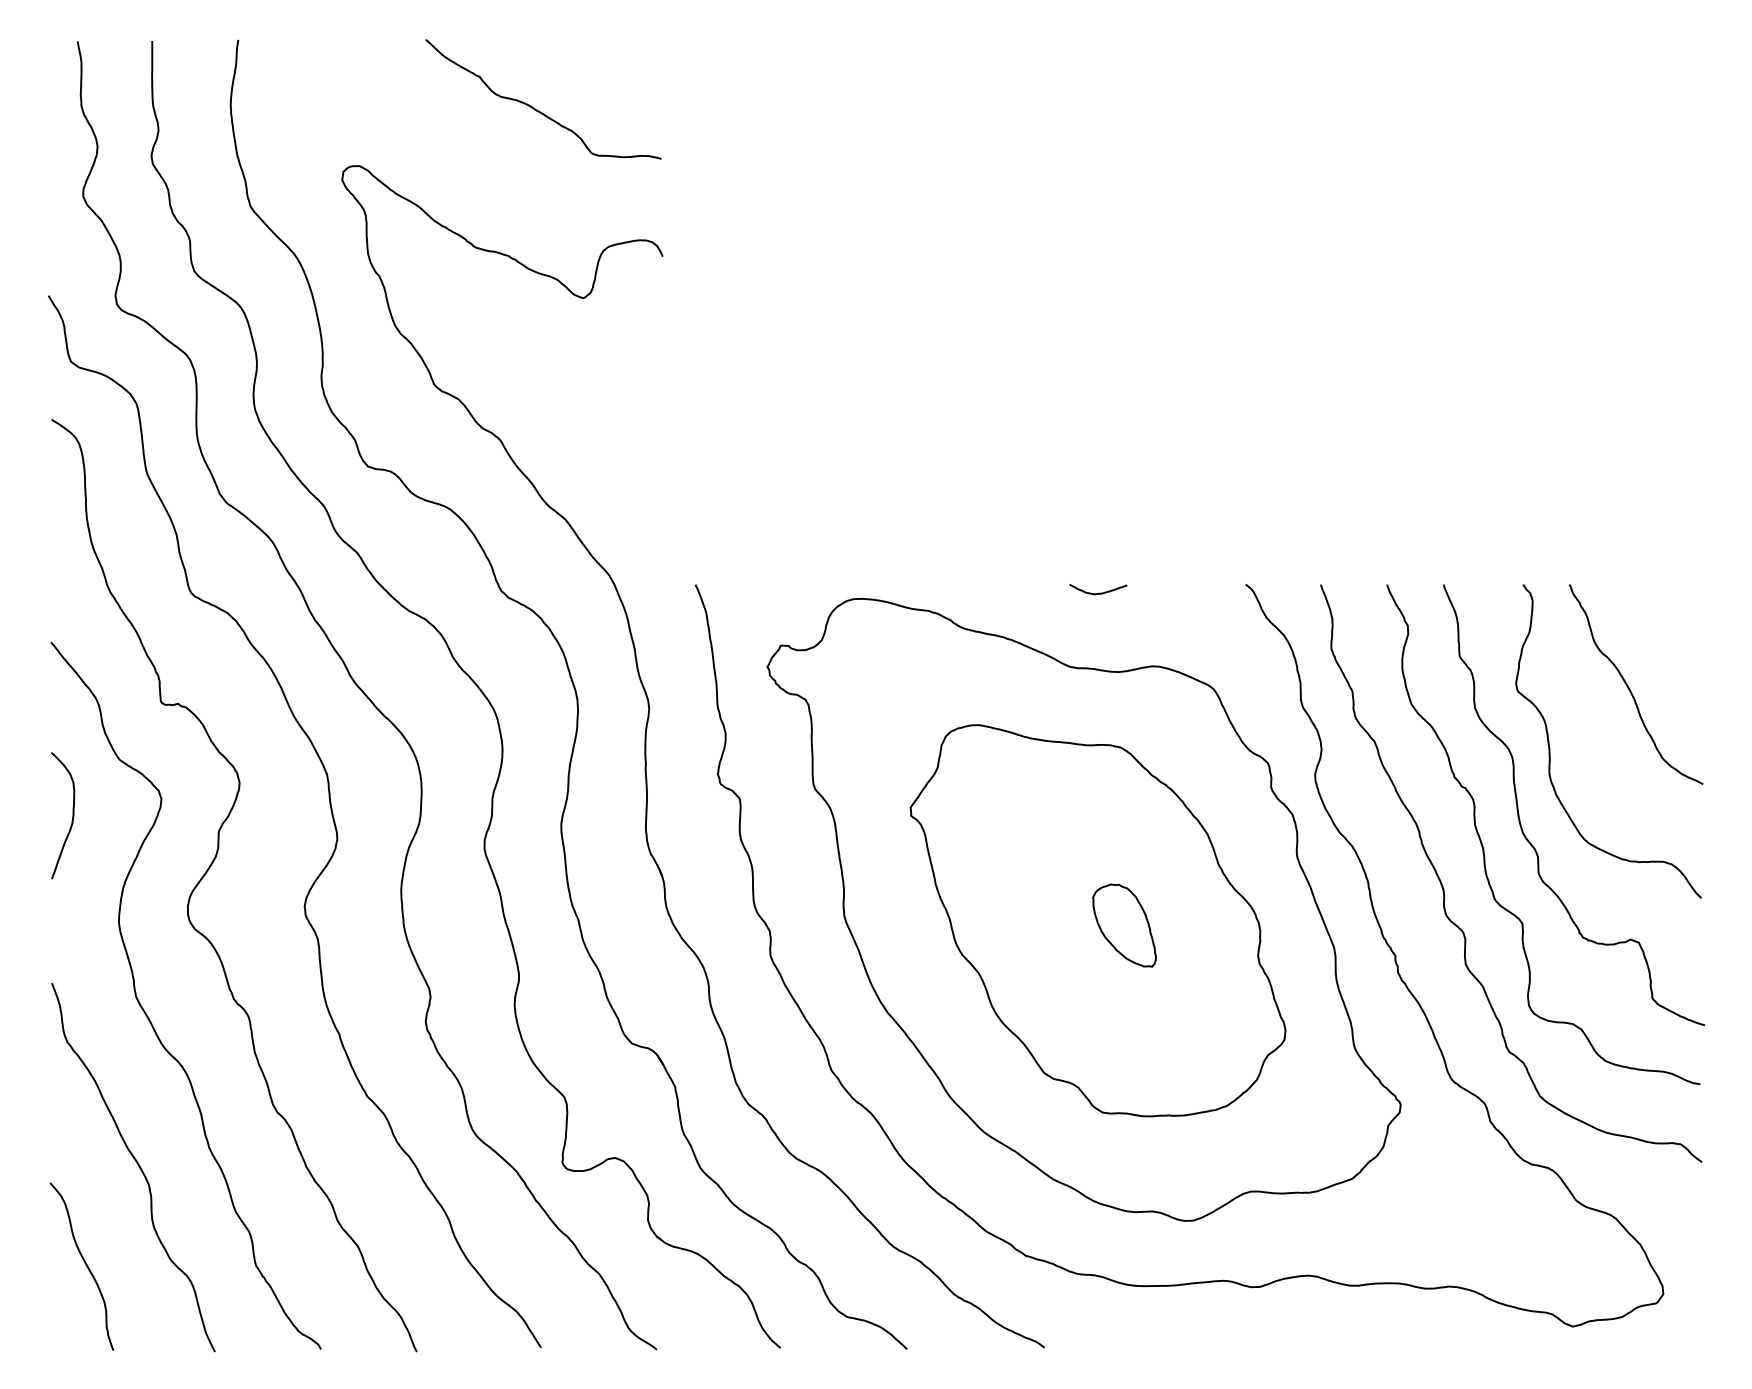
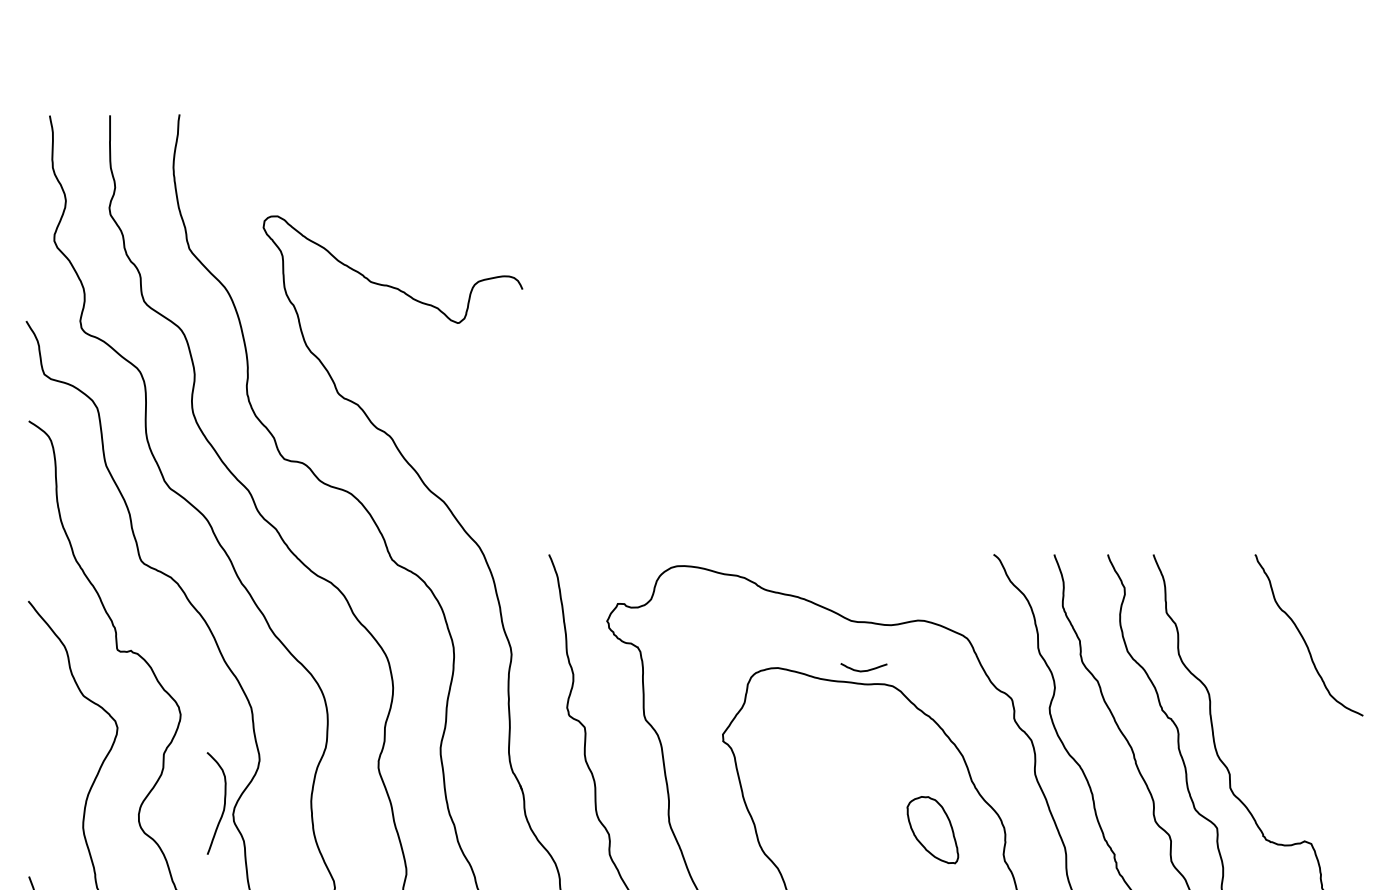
curve: (537, 109) -> (421, 170), removed
curve: (1099, 592) -> (864, 670), moved
curve: (1550, 747) -> (1239, 686), removed
curve: (72, 815) -> (224, 803), moved
part: (1124, 925) -> (932, 829), moved

